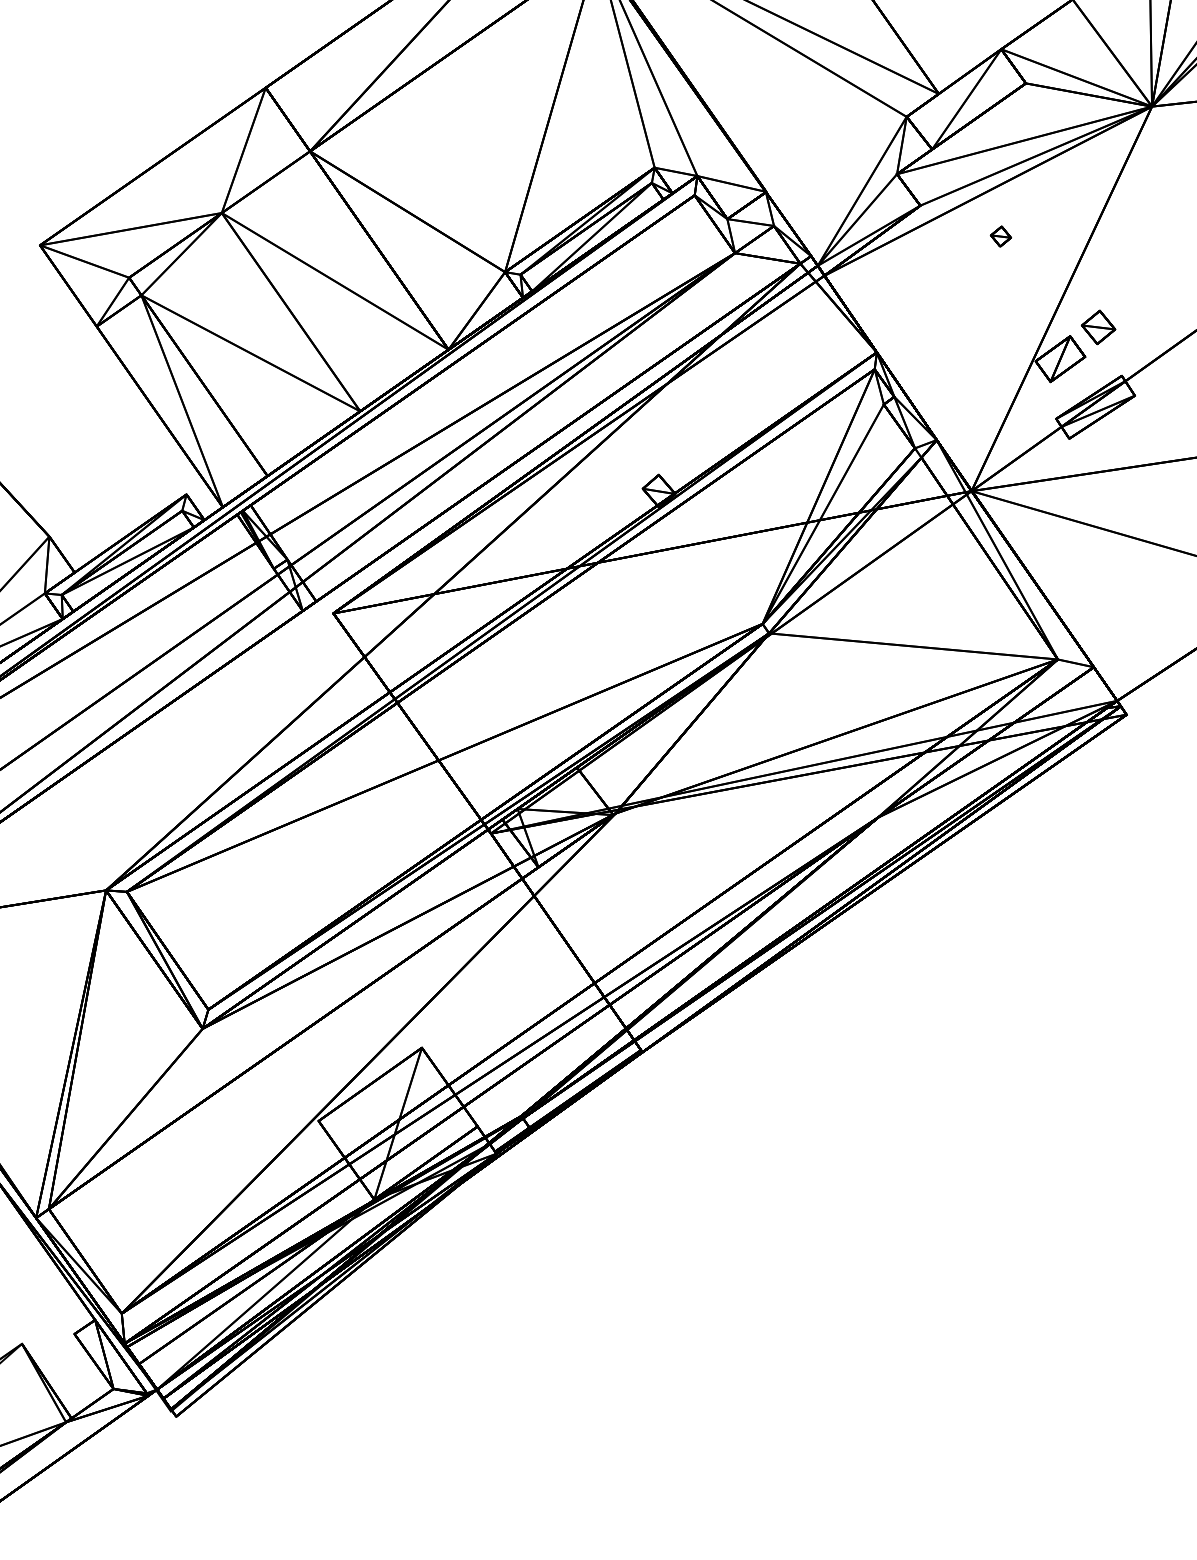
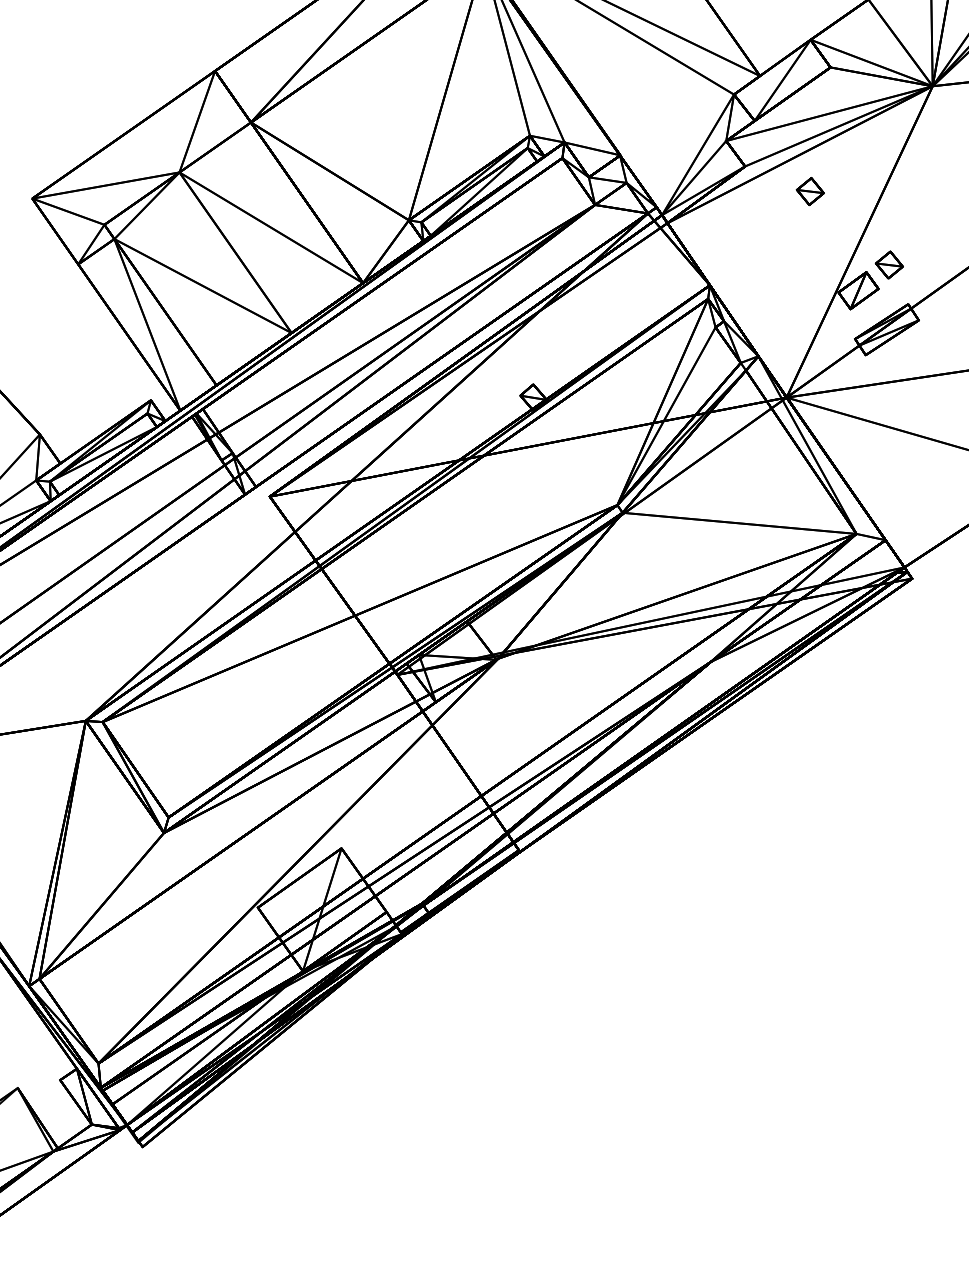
part: (1000, 236) -> (809, 191), size x1.67

